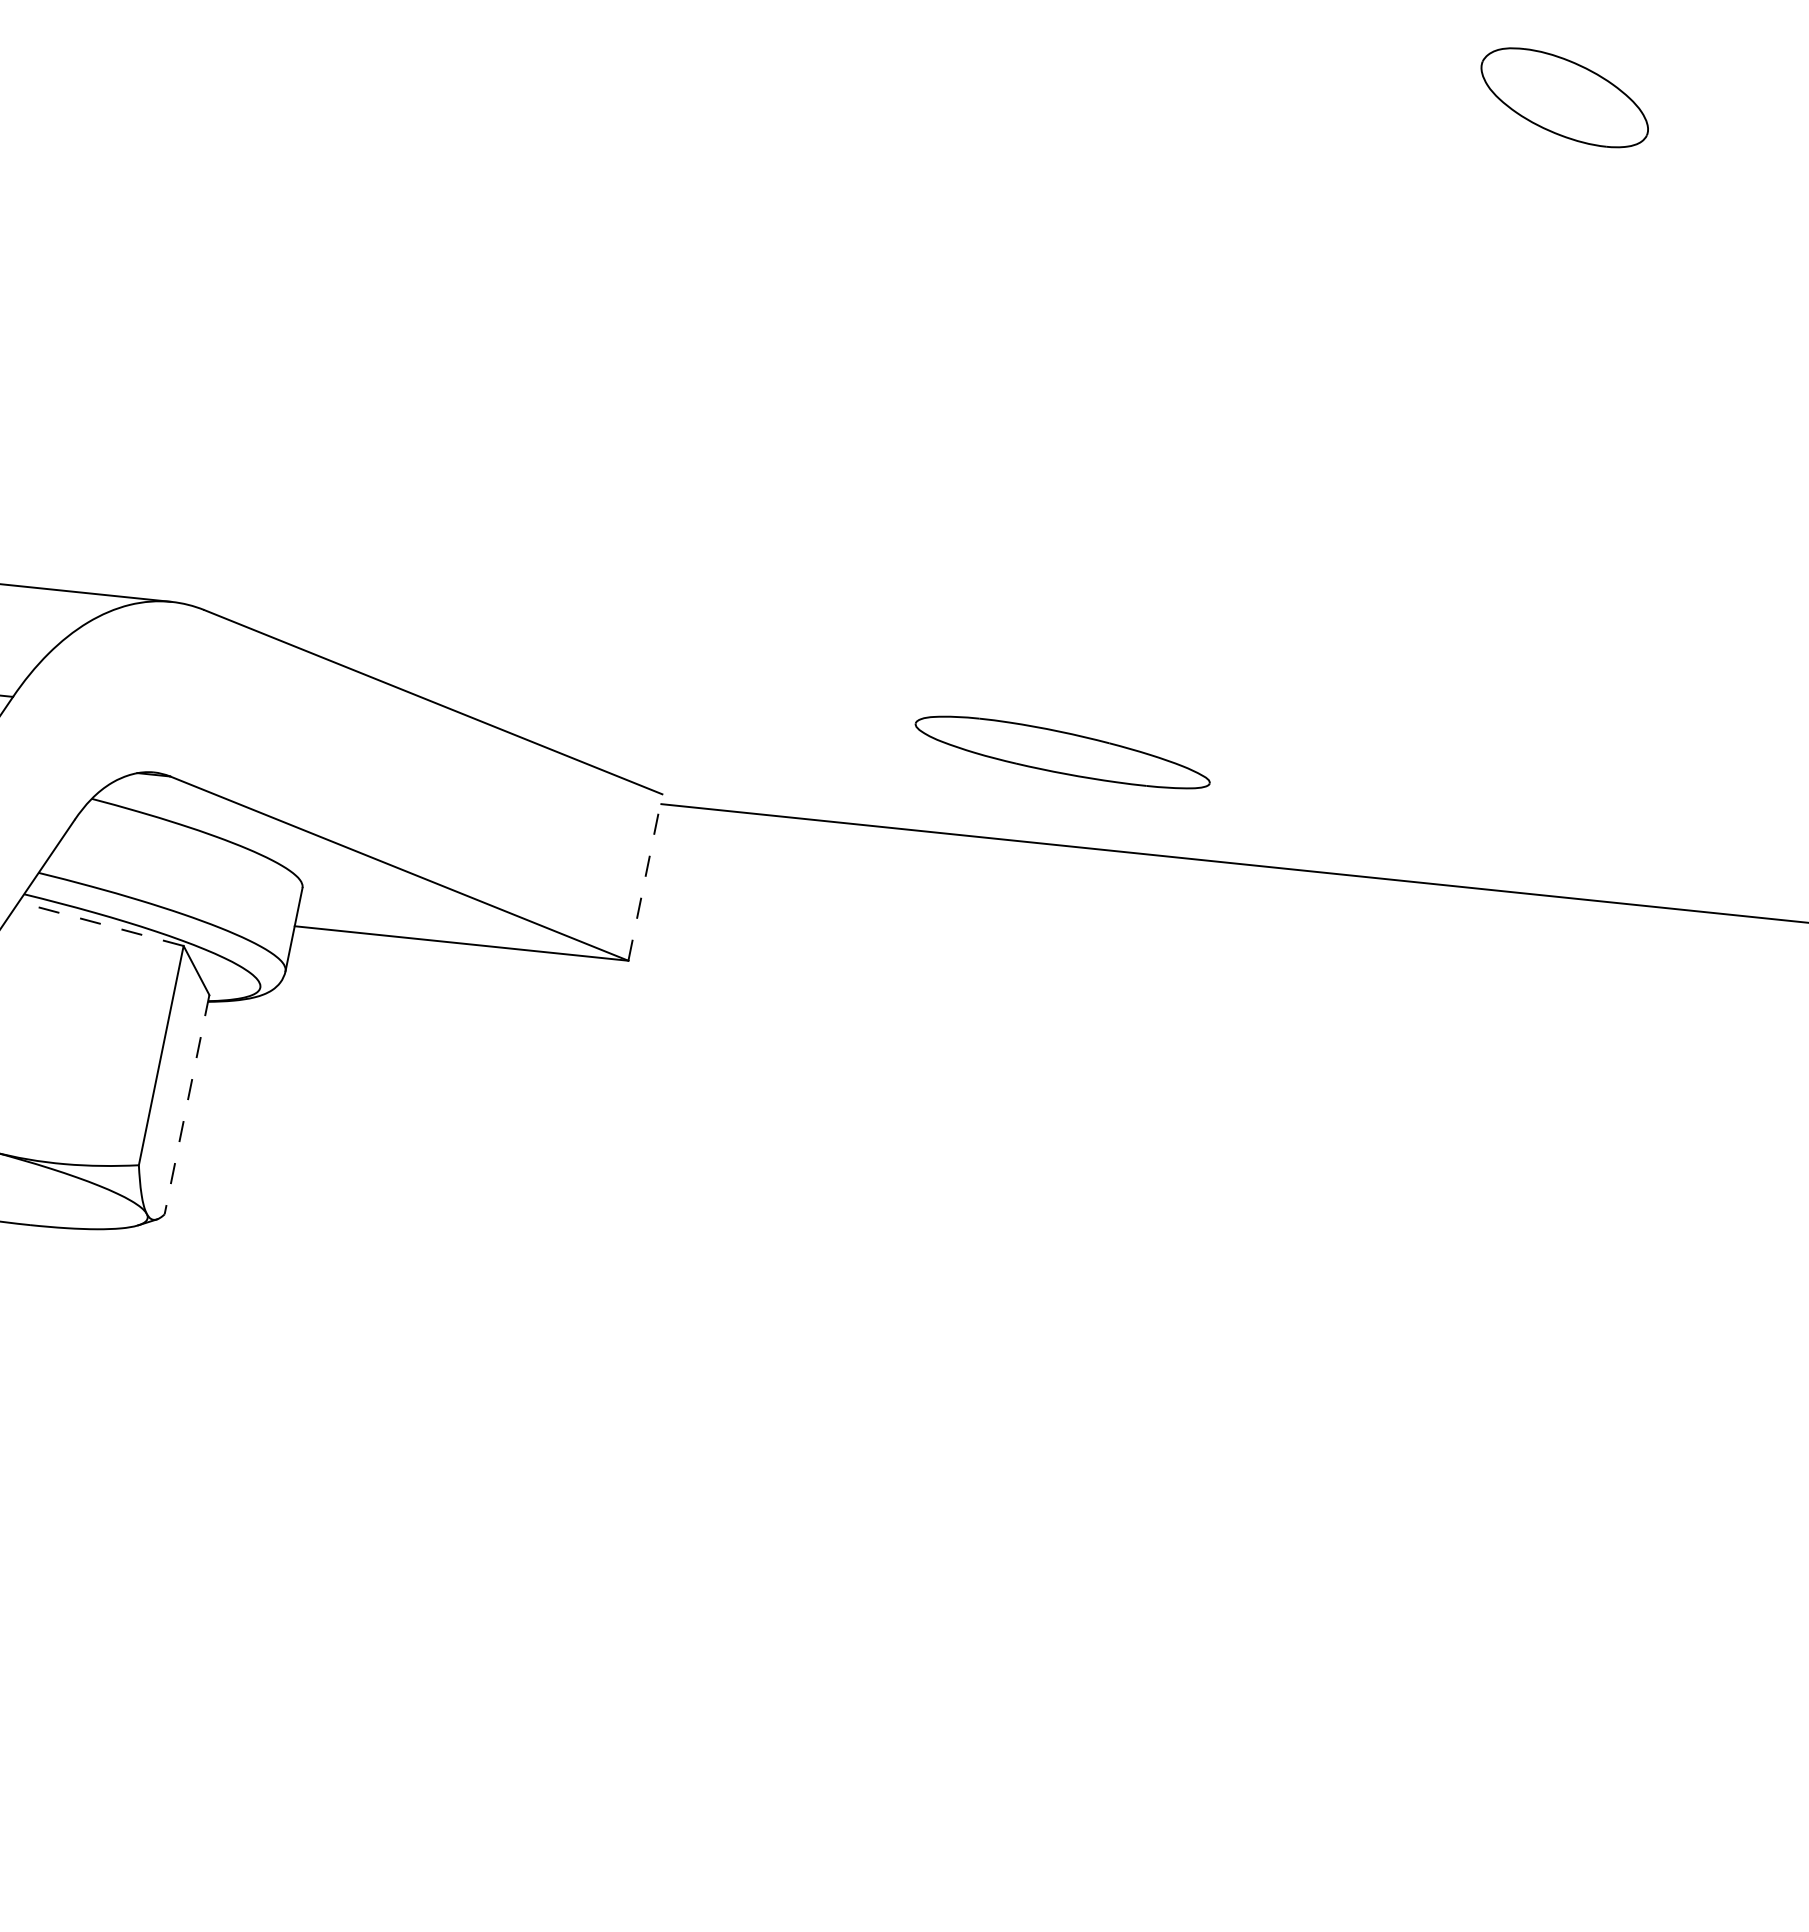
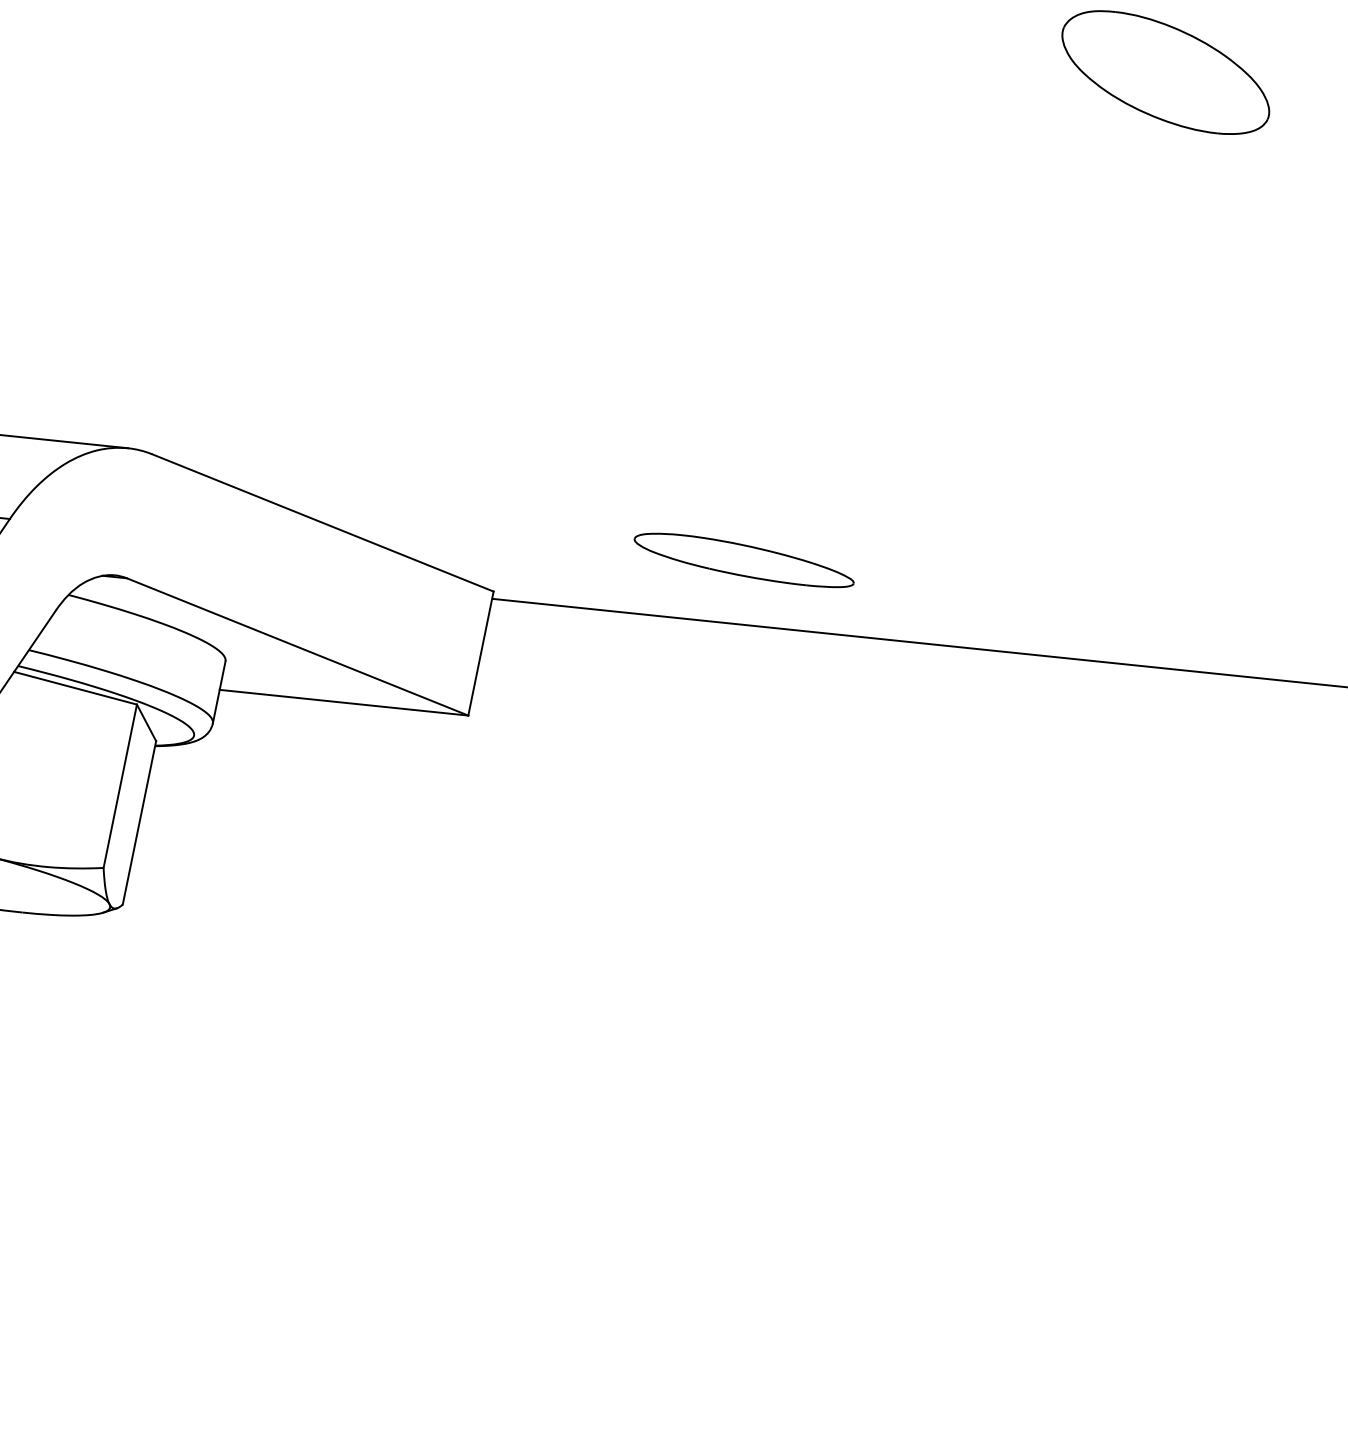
part: (1564, 97) -> (1165, 72), size x1.67
part: (1062, 752) -> (744, 560), moved
line: (645, 877) -> (481, 653), dashed -> solid
line: (100, 923) -> (75, 687), dashed -> solid
line: (187, 1104) -> (139, 822), dashed -> solid

